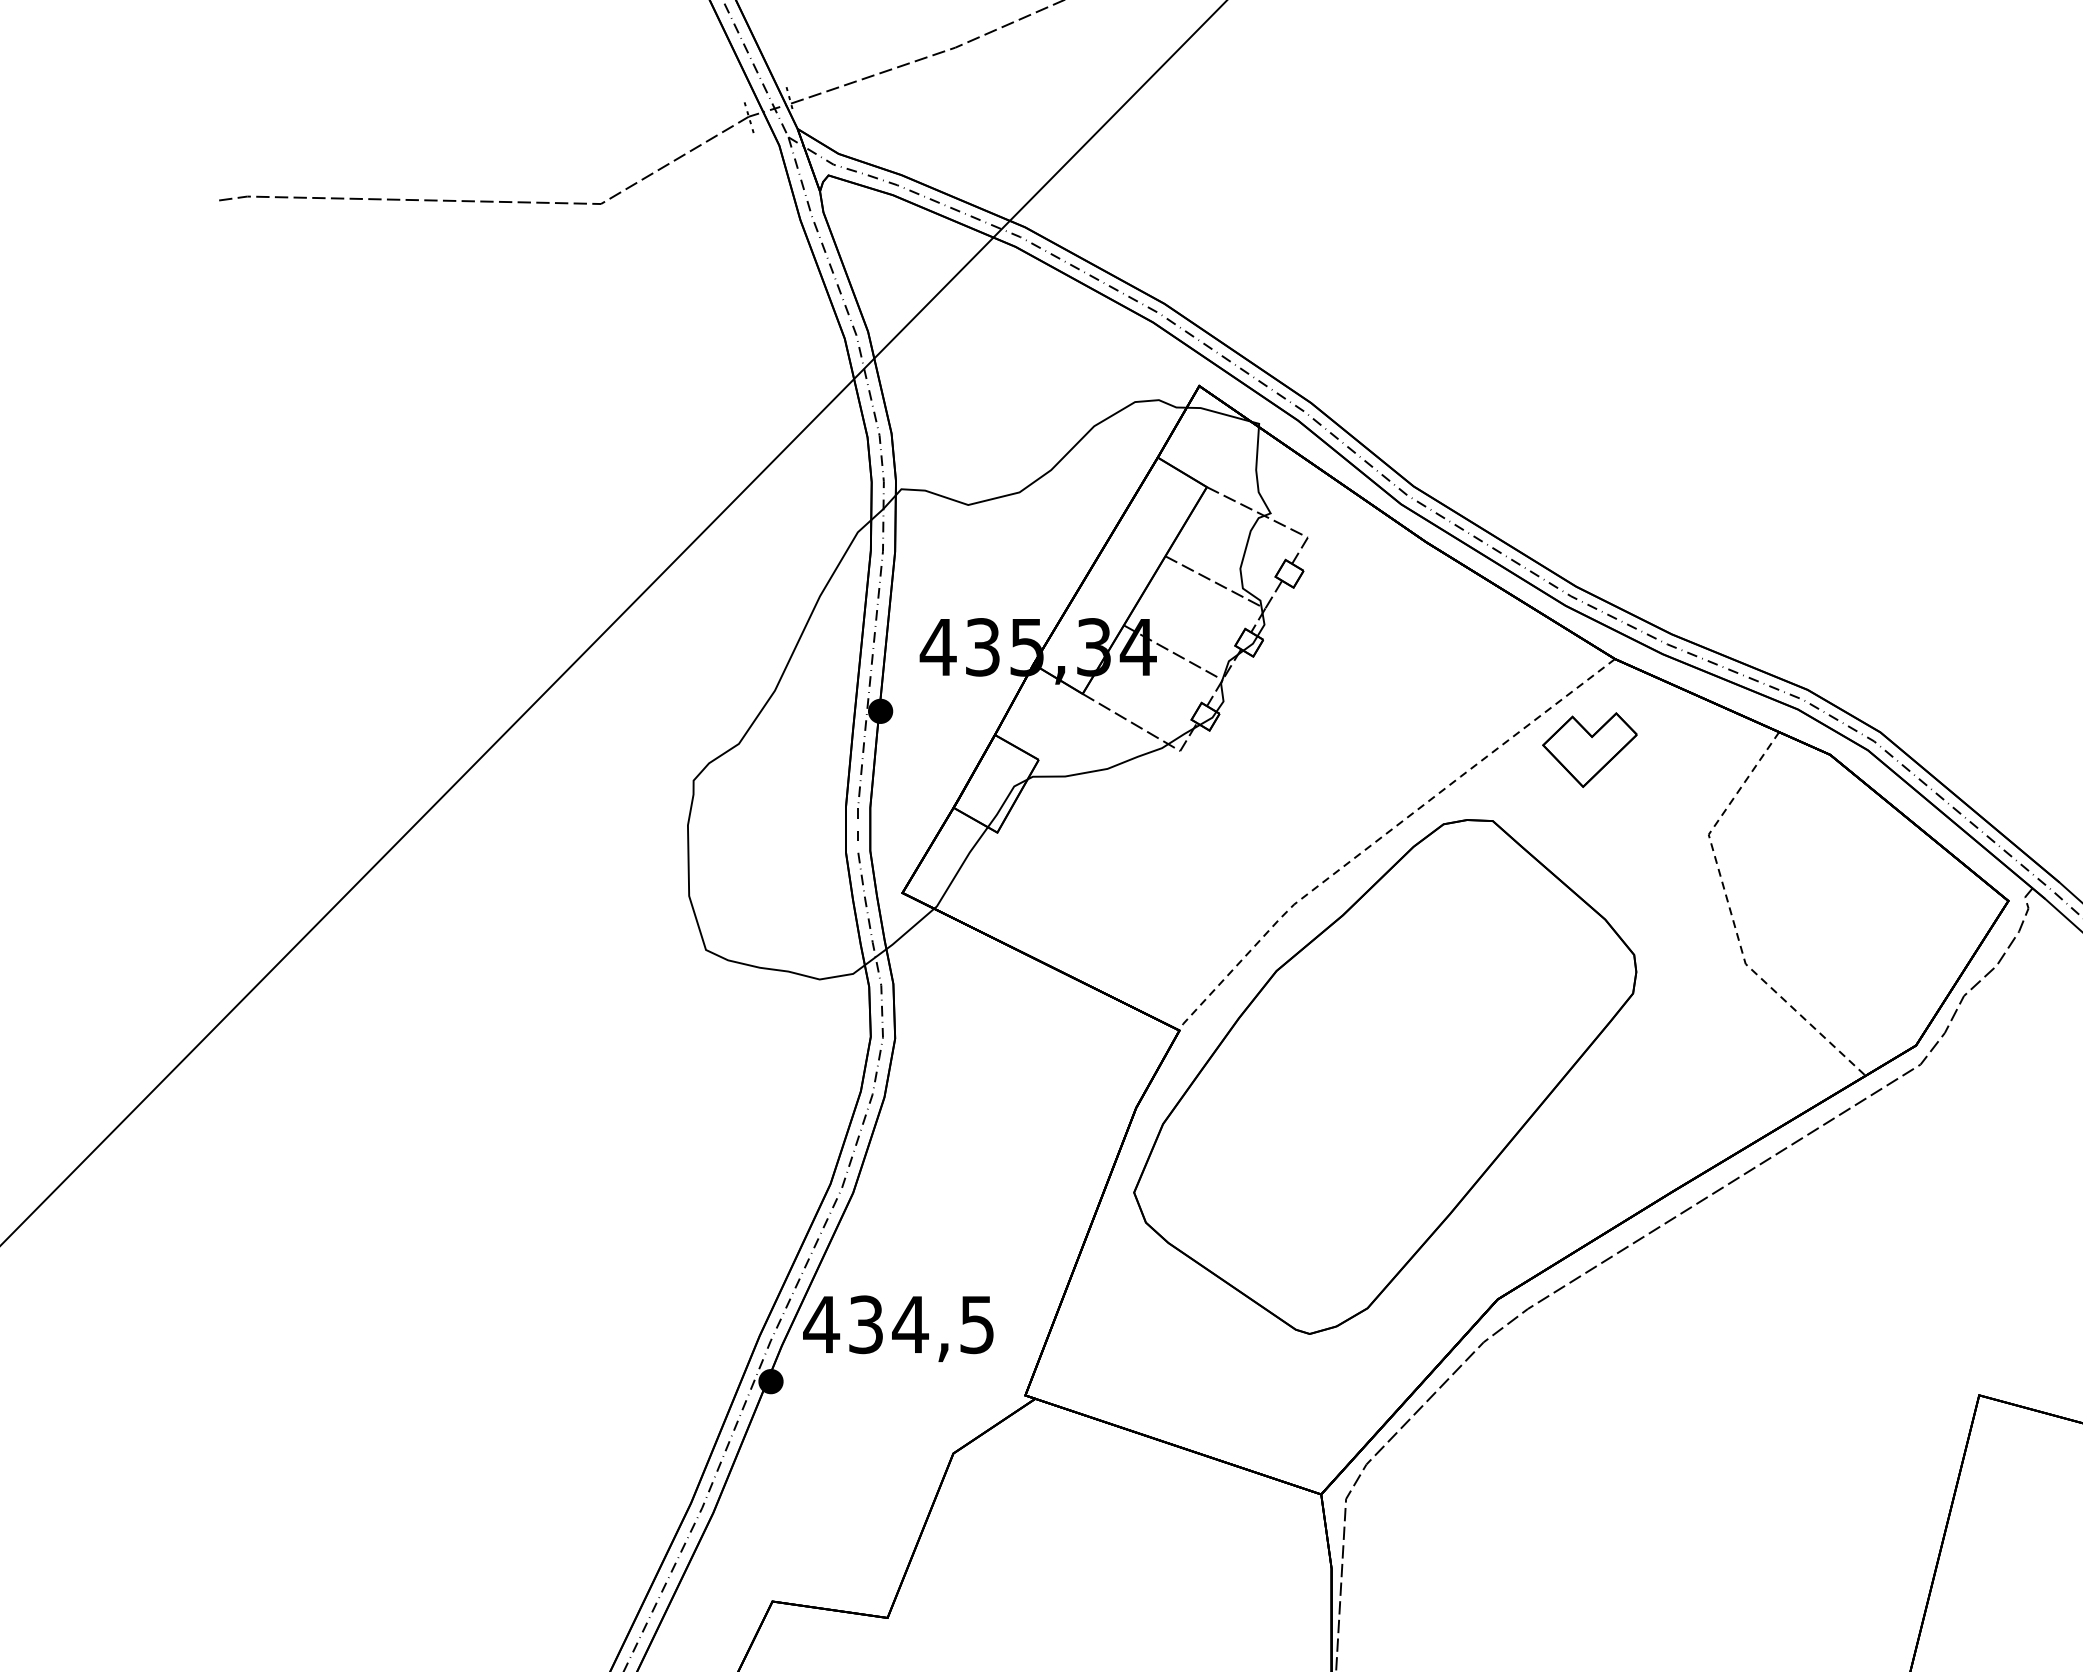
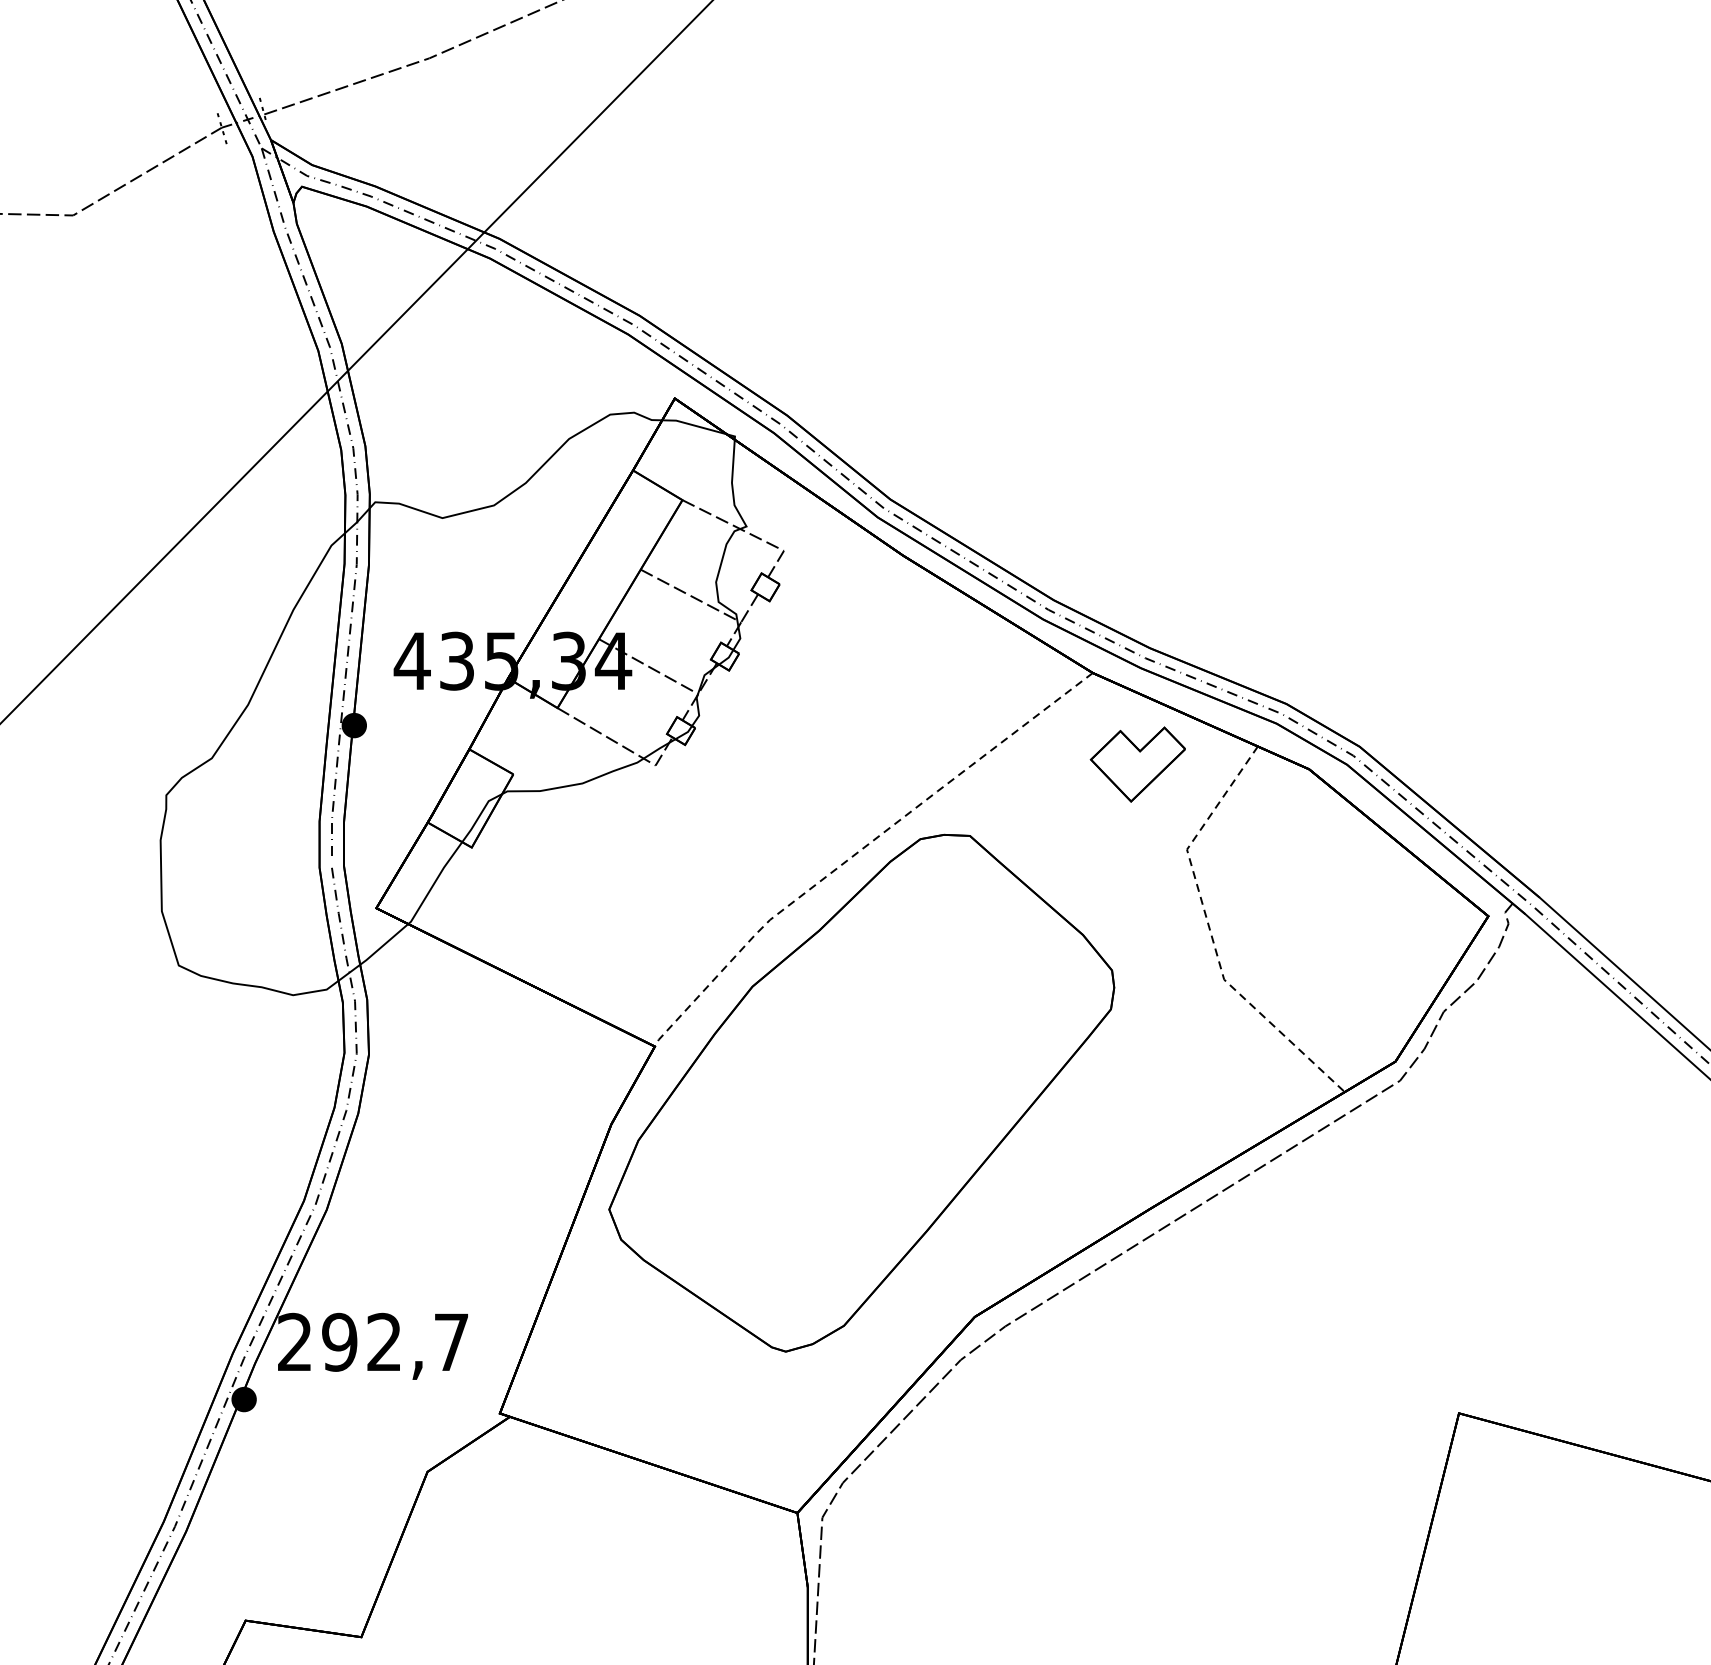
part: (1589, 749) -> (1137, 763), moved
text: (898, 1324) -> (372, 1342), 434,5 -> 292,7

